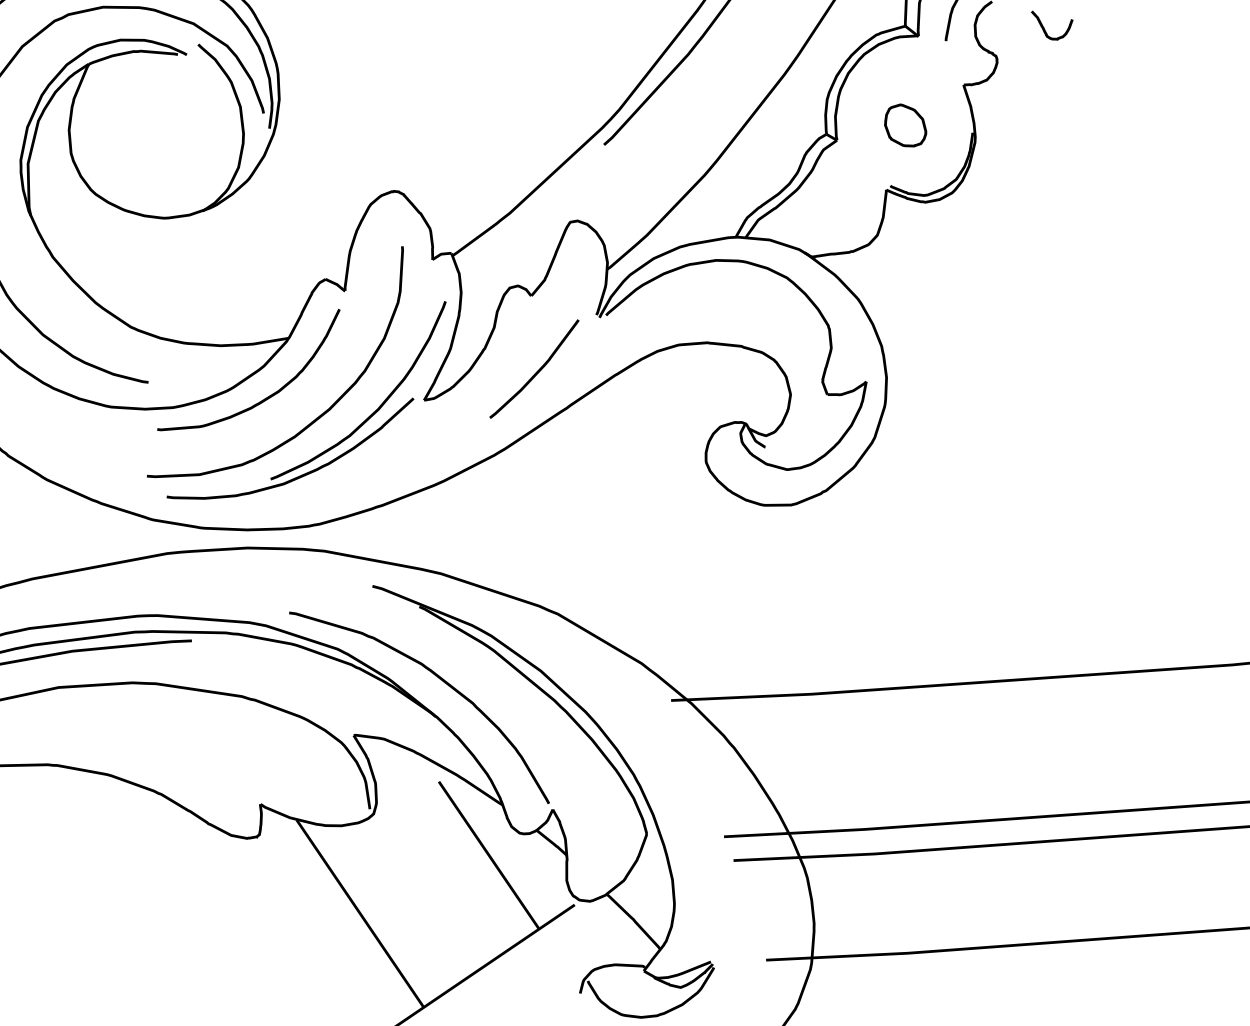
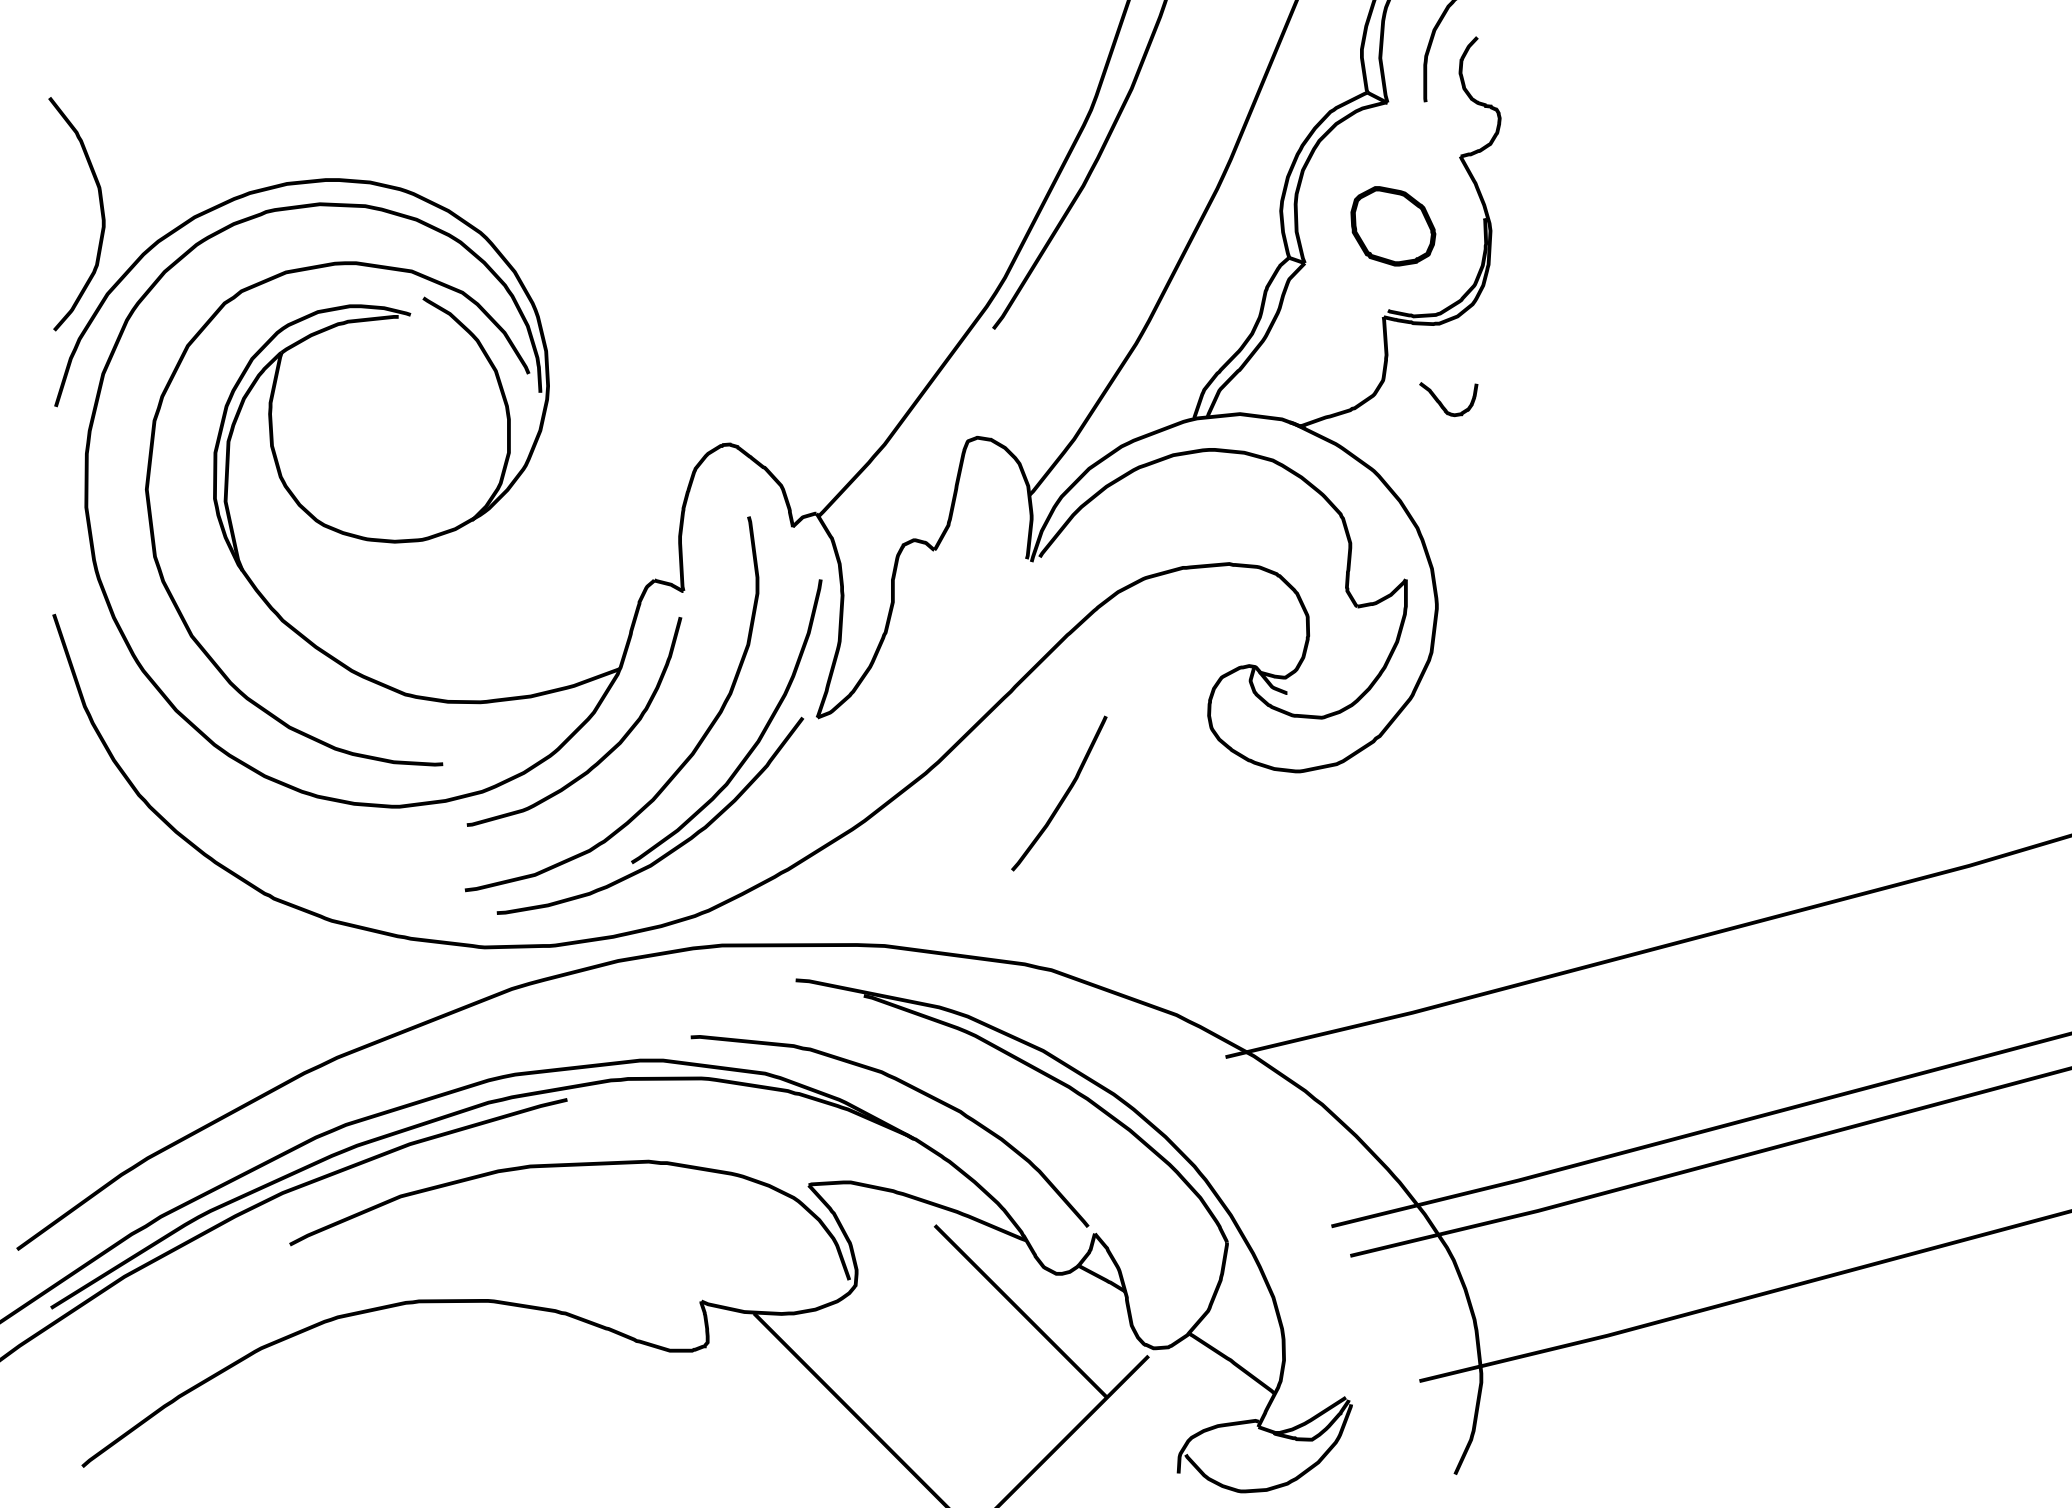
curve: (1045, 28) -> (1442, 403), moved
part: (905, 125) -> (1393, 225), size x1.4
curve: (536, 371) -> (1062, 796), moved

